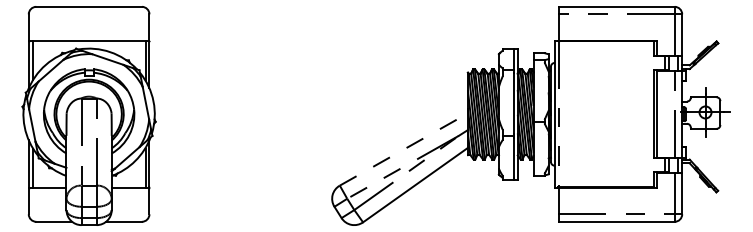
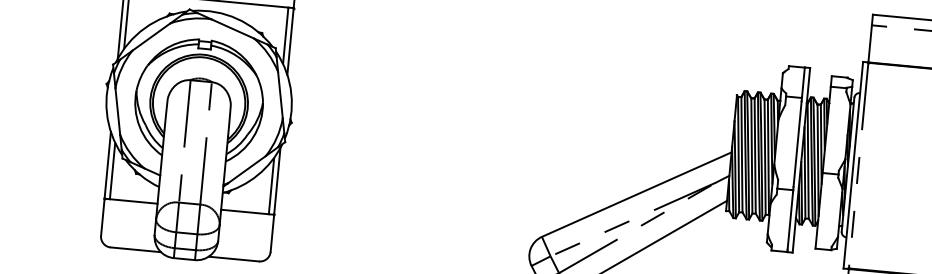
line: (403, 149) -> (636, 194), dashed -> solid

